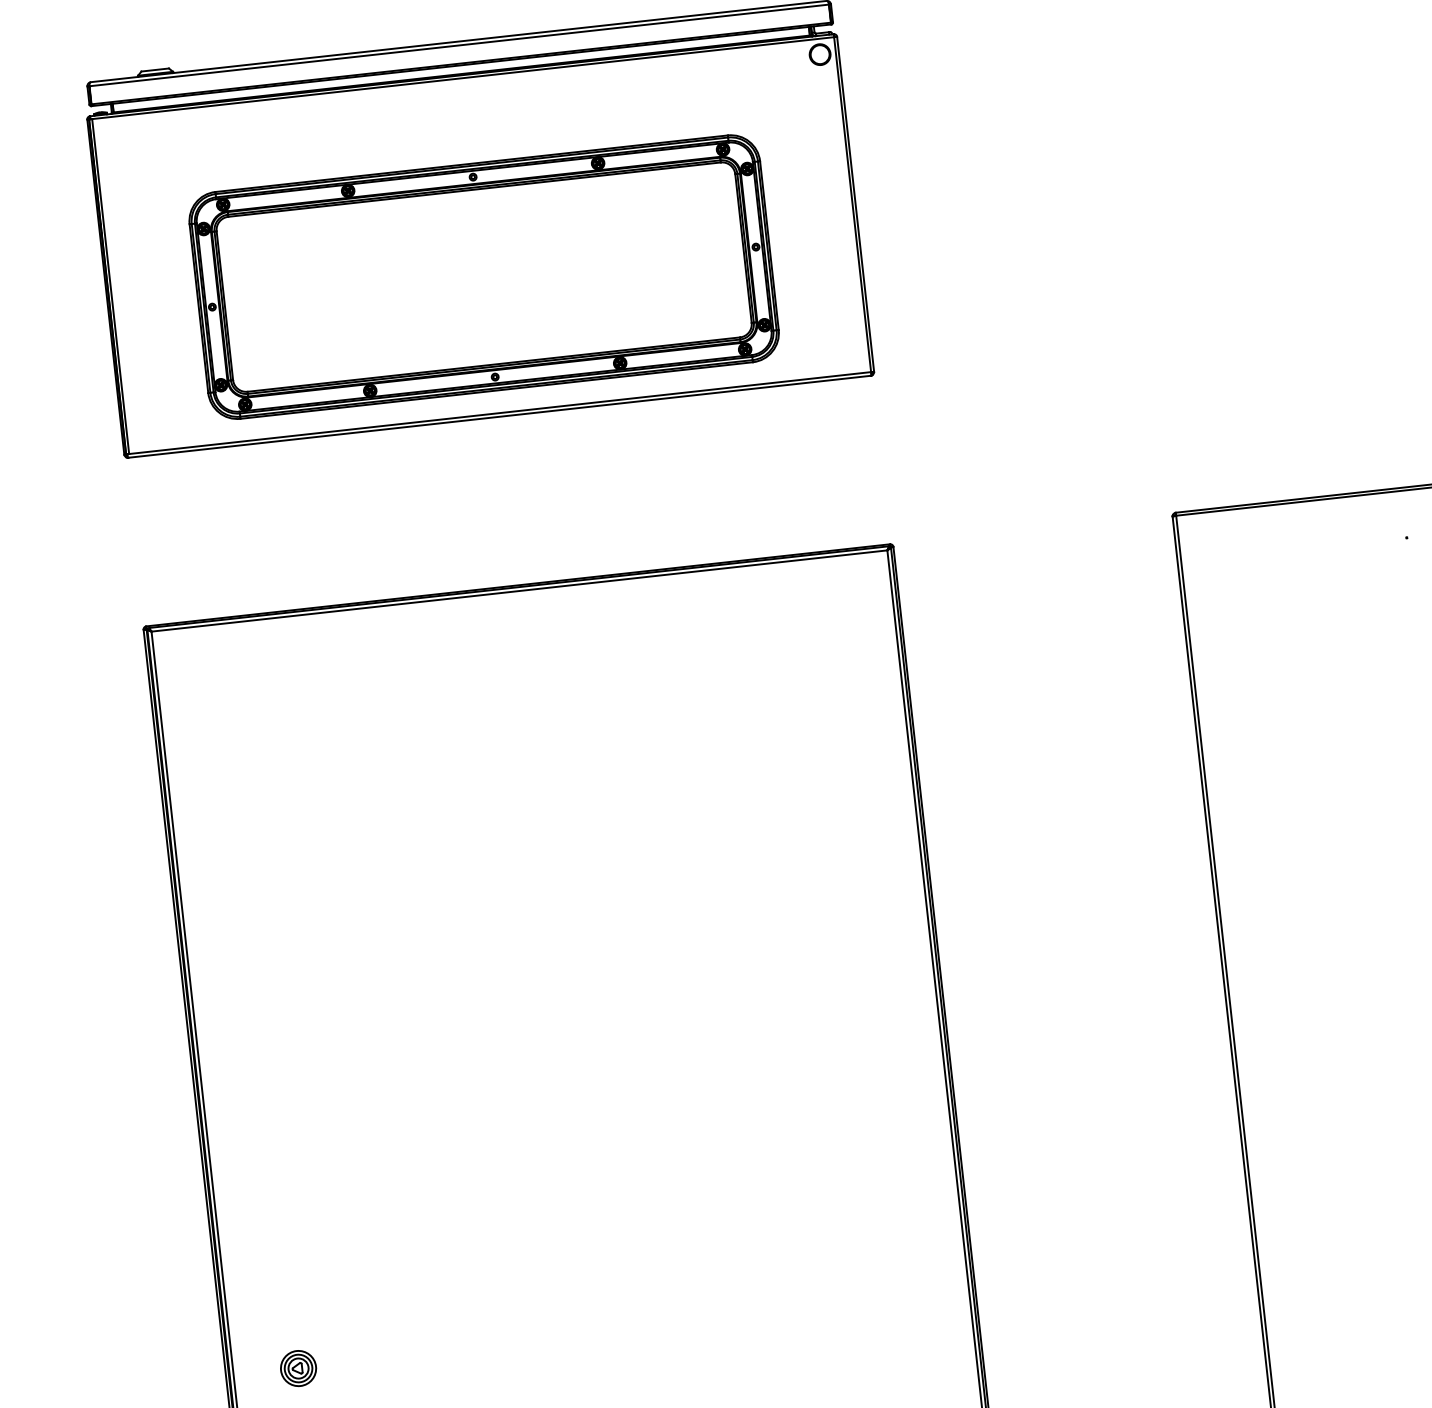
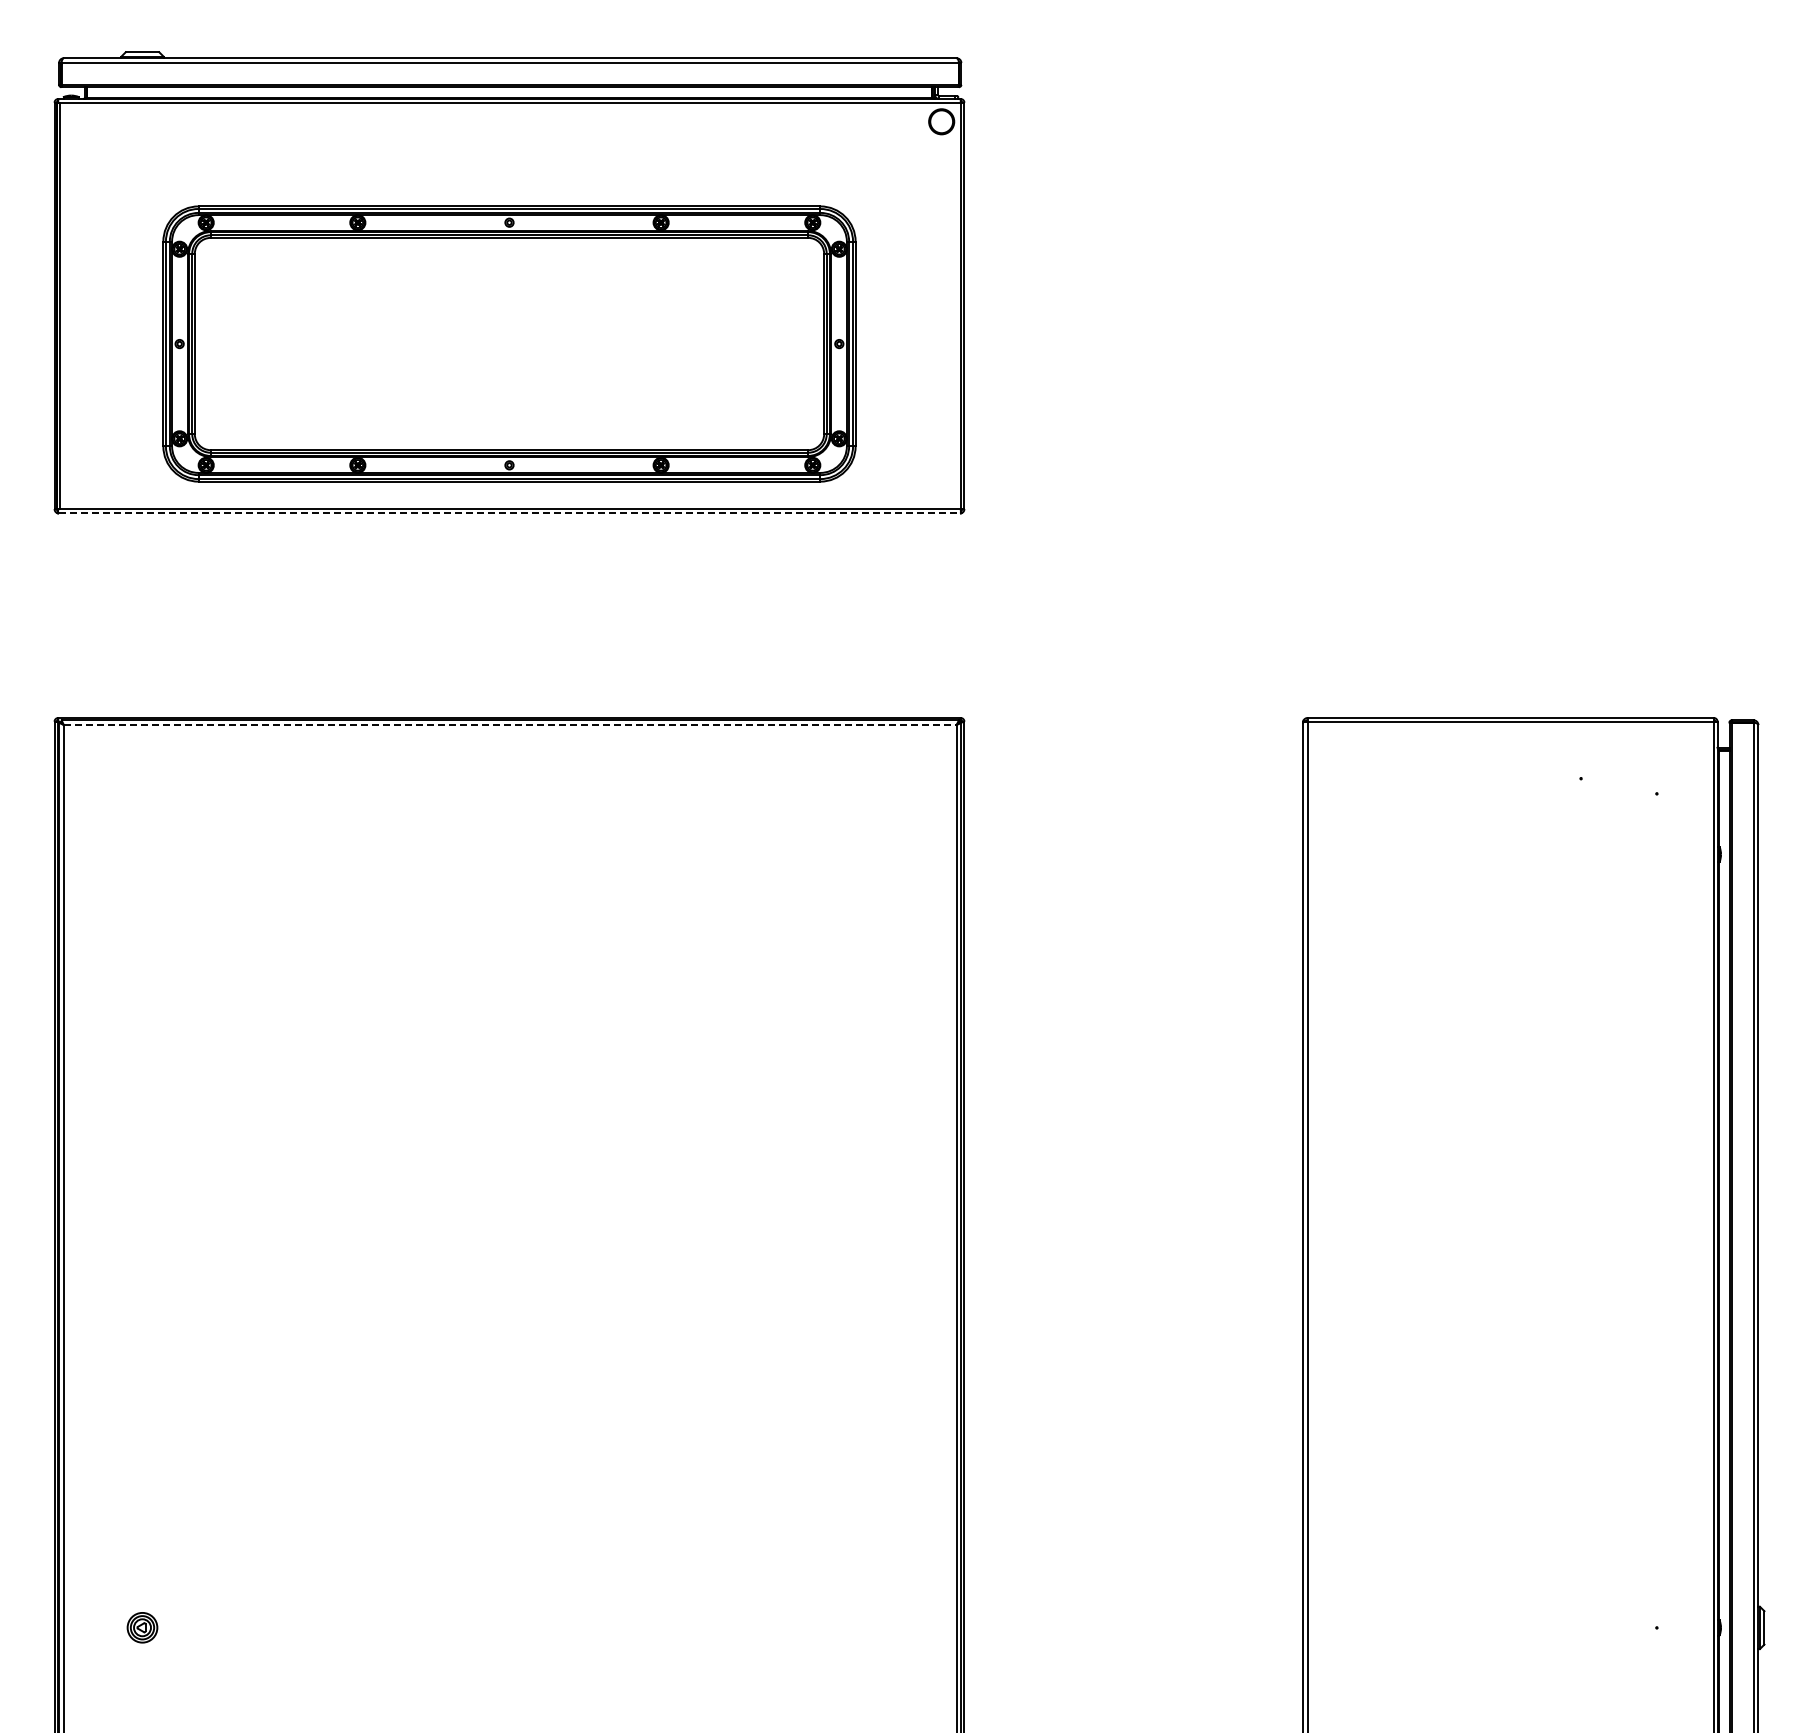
line: (500, 416) -> (510, 513), solid -> dashed
line: (519, 591) -> (510, 725), solid -> dashed
part: (298, 1368) -> (142, 1627), size x0.7

